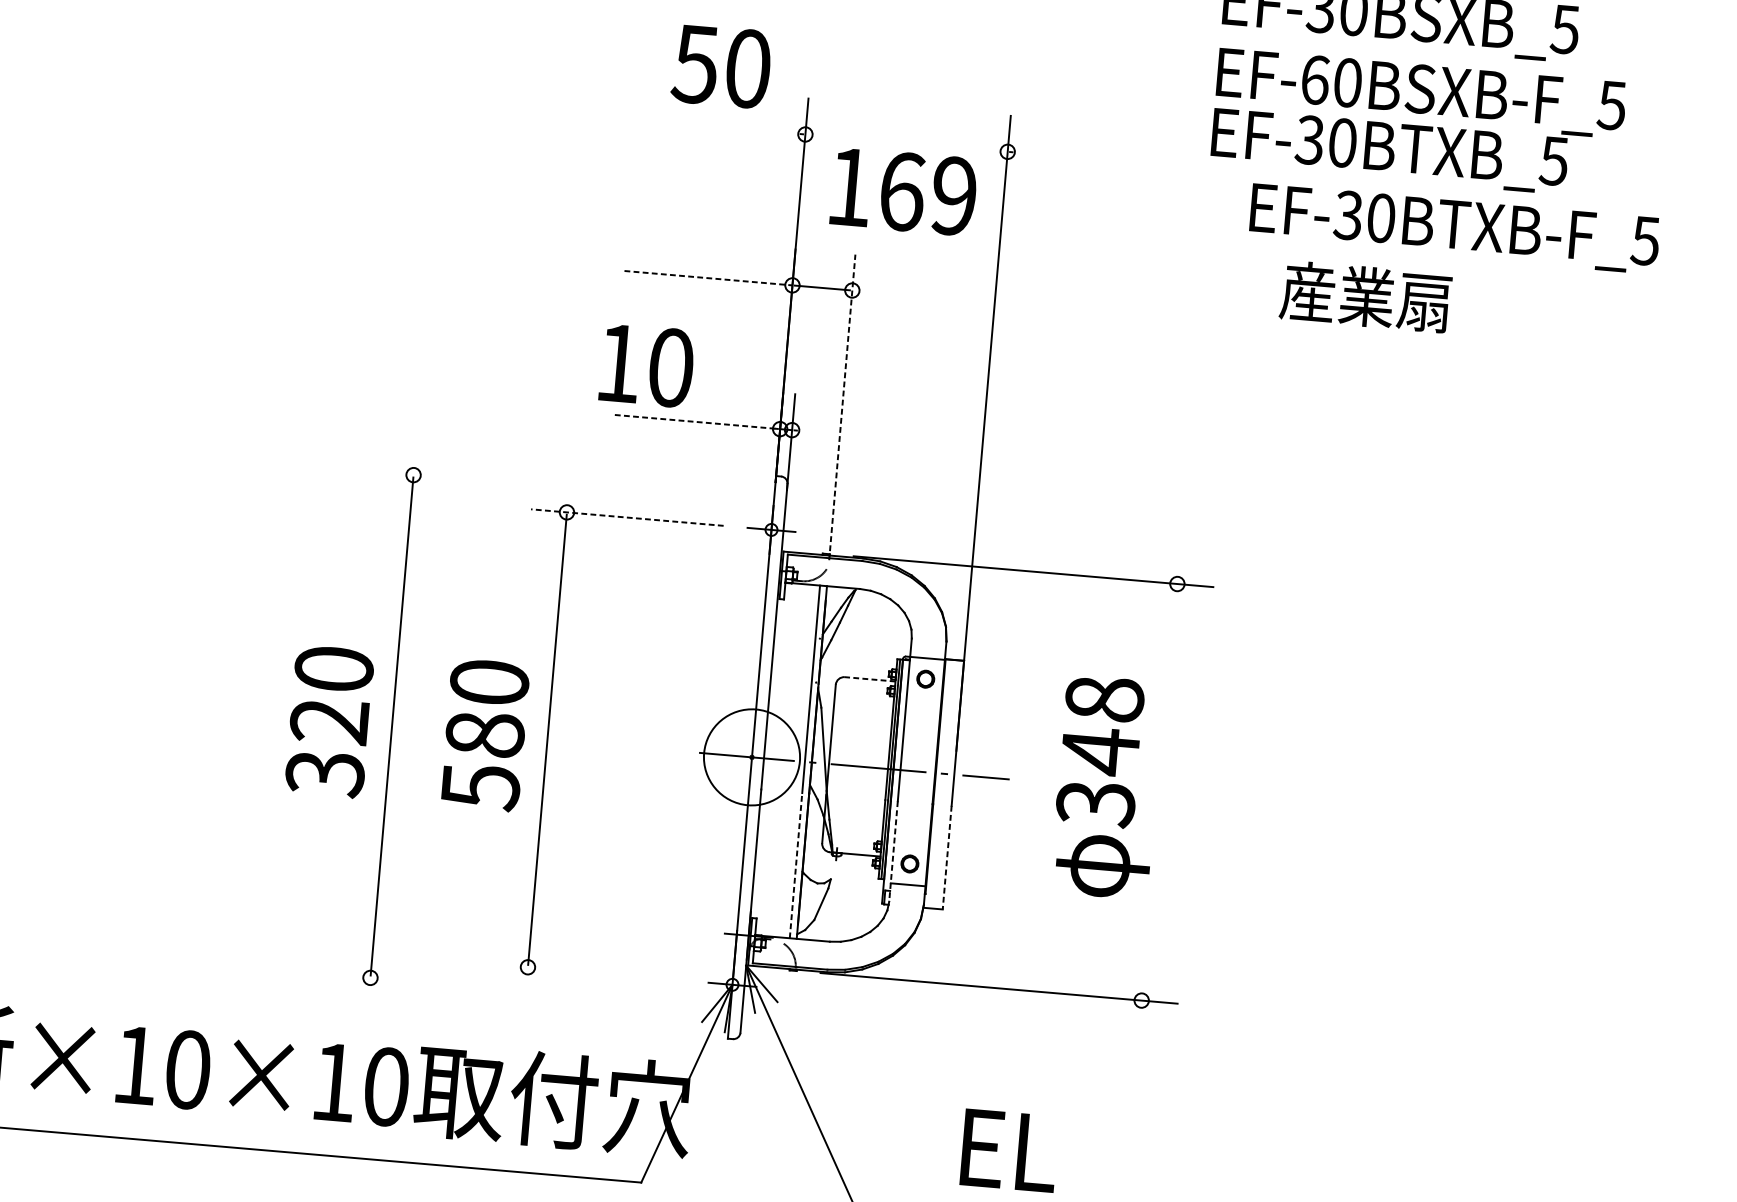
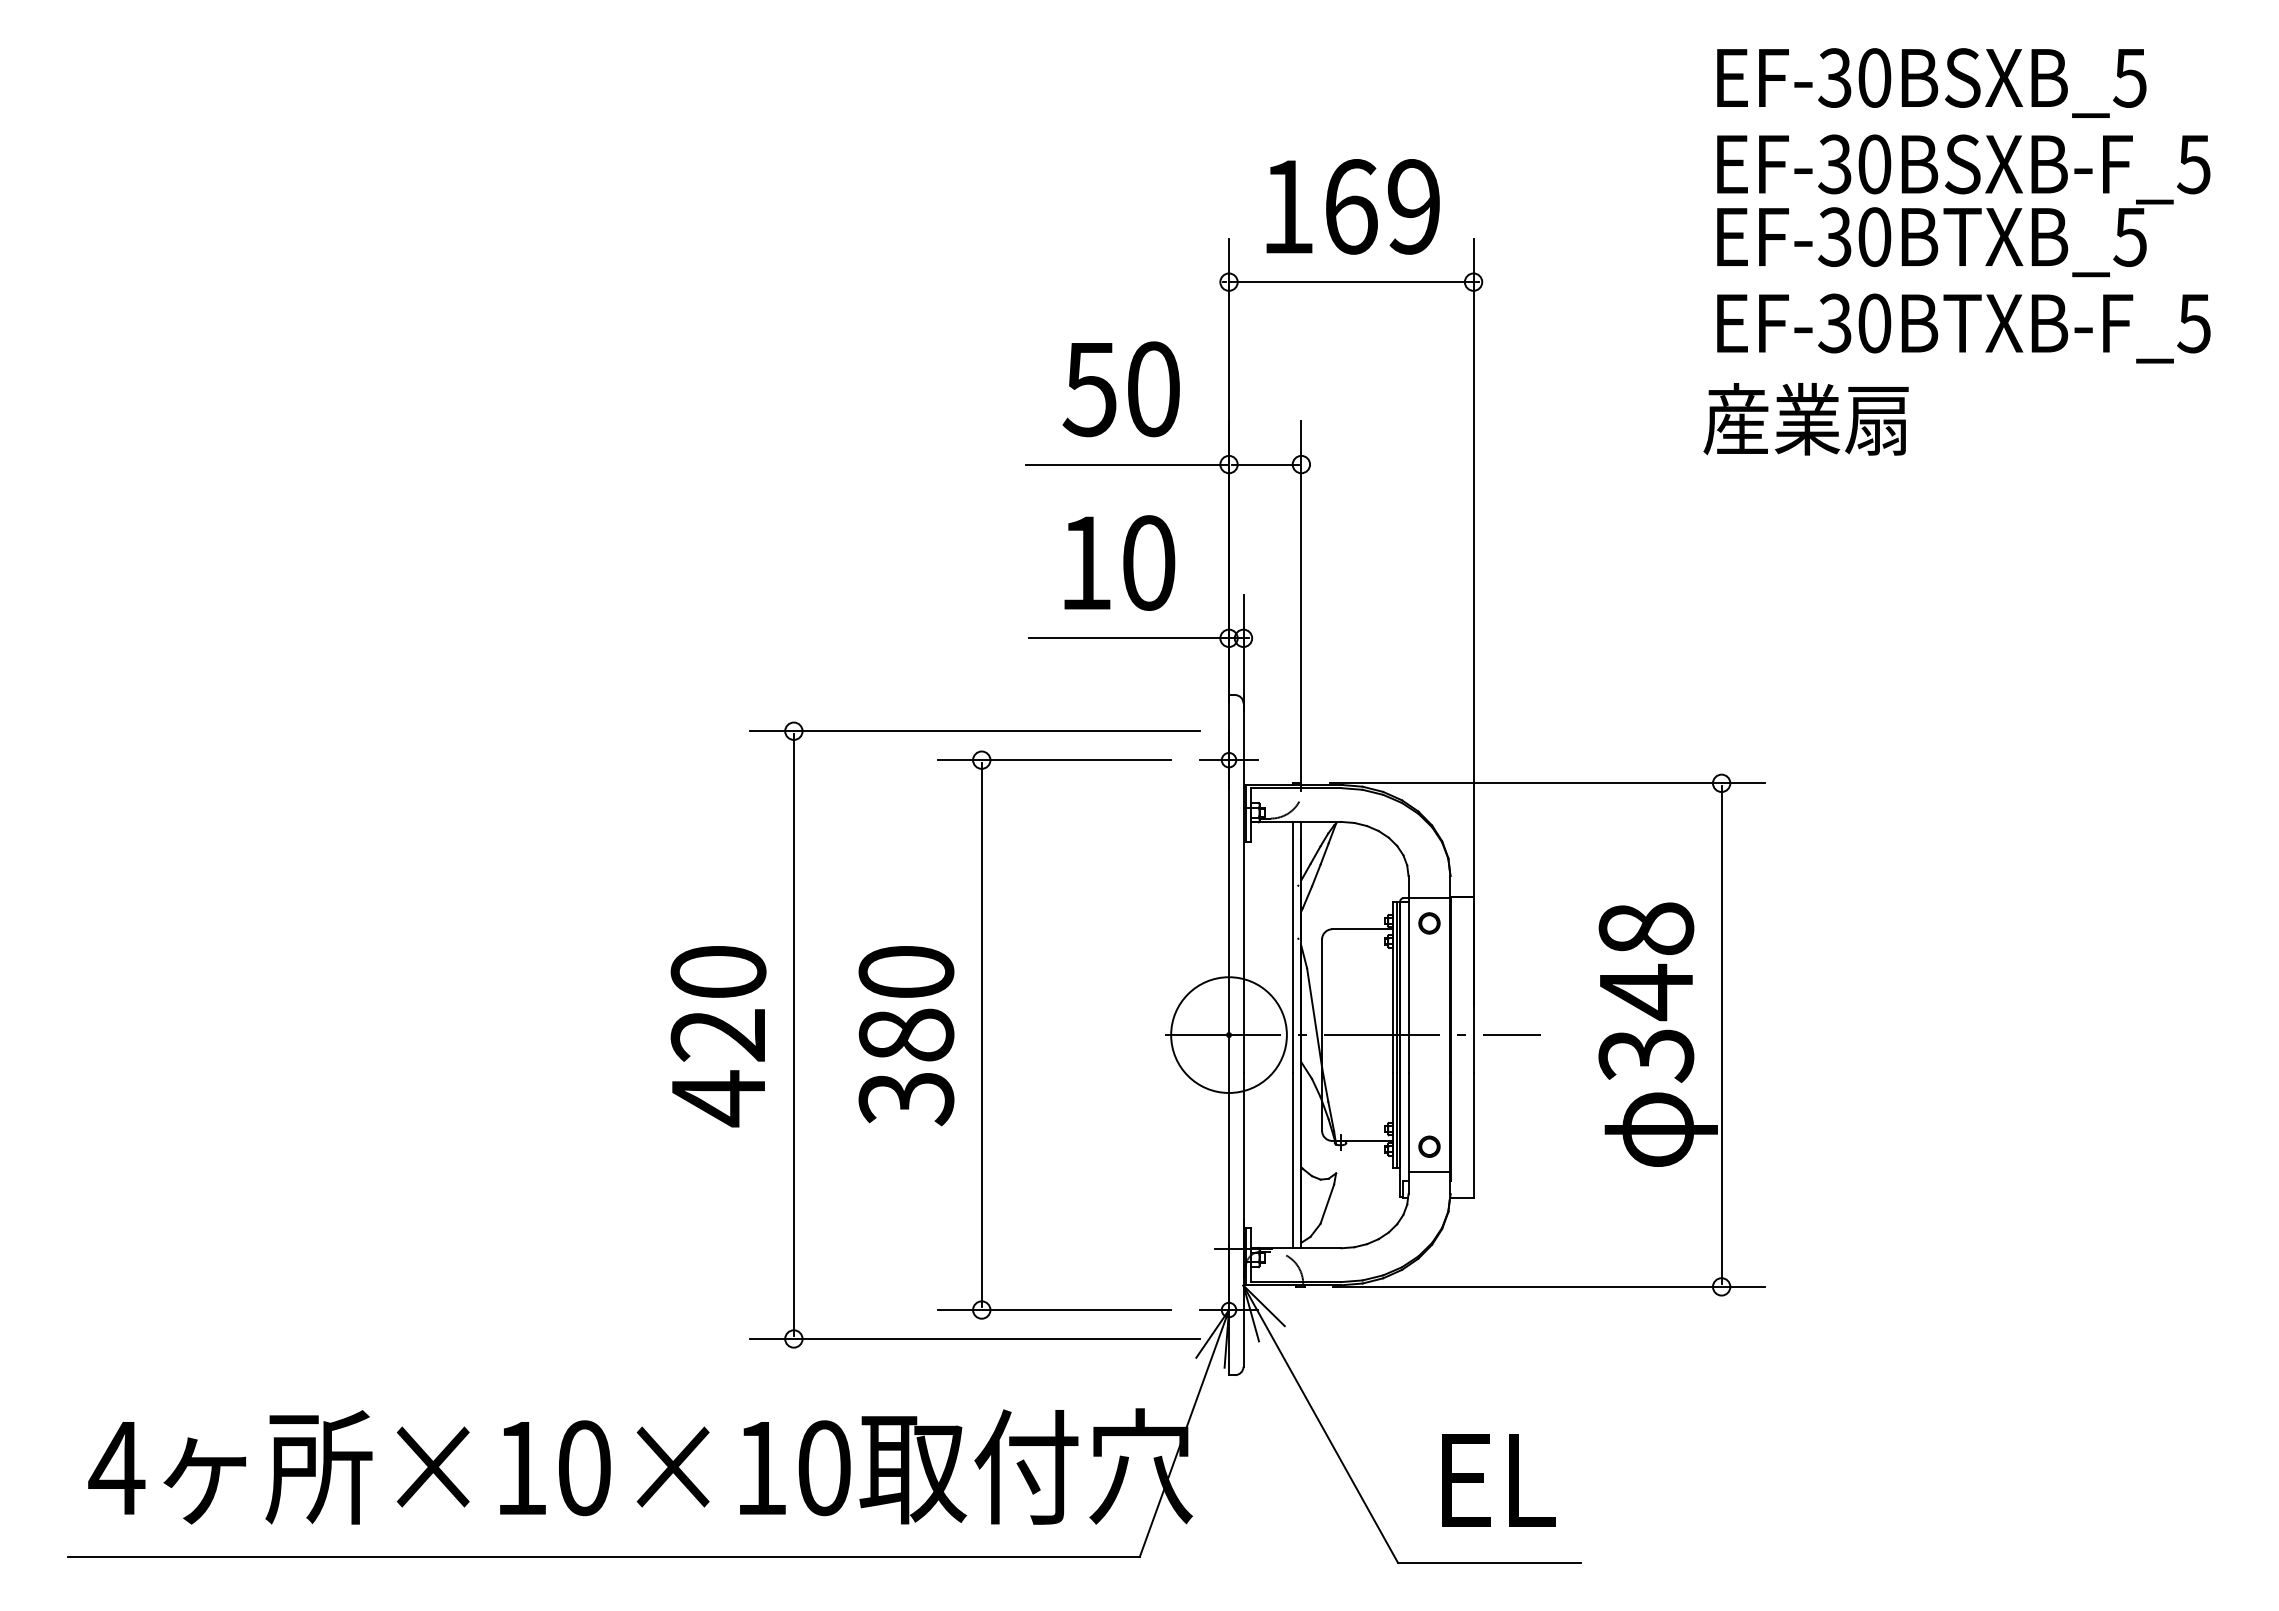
text: (720, 66) -> (1120, 389), moved
text: (1315, 80) -> (1835, 164), EF-60BSXB-F_5 -> EF-30BSXB-F_5
line: (906, 143) -> (1351, 282), added
text: (903, 191) -> (1352, 206), moved
text: (1454, 228) -> (1963, 328), moved
line: (708, 278) -> (1127, 464), dashed -> solid
text: (1365, 296) -> (1805, 419), moved
text: (646, 365) -> (1119, 562), moved
line: (842, 407) -> (1301, 605), dashed -> solid
line: (697, 422) -> (1129, 638), dashed -> solid
line: (563, 488) -> (975, 731), added
line: (627, 517) -> (1054, 760), dashed -> solid
line: (869, 679) -> (1362, 929), dashed -> solid
text: (325, 773) -> (718, 1098), 320 -> 420
text: (480, 787) -> (906, 1099), 580 -> 380
line: (1159, 791) -> (1721, 1034), added
line: (893, 851) -> (1408, 1133), dashed -> solid
line: (947, 857) -> (1473, 1135), dashed -> solid
line: (796, 865) -> (1293, 1160), dashed -> solid
line: (588, 972) -> (1054, 1310), added
line: (520, 990) -> (975, 1338), added
text: (1009, 1150) -> (1498, 1480), moved

